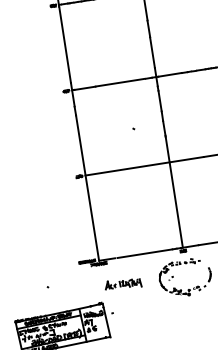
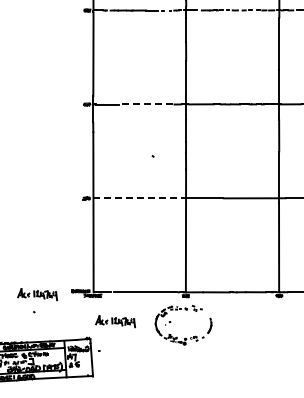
line: (120, 82) -> (146, 104), solid -> dashed
line: (128, 168) -> (140, 198), solid -> dashed
part: (48, 270) -> (37, 294), added

